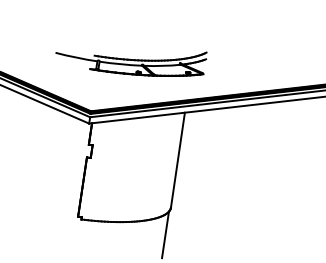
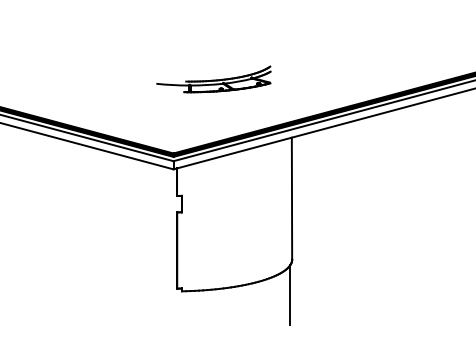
part: (130, 58) -> (213, 79), size x0.6

